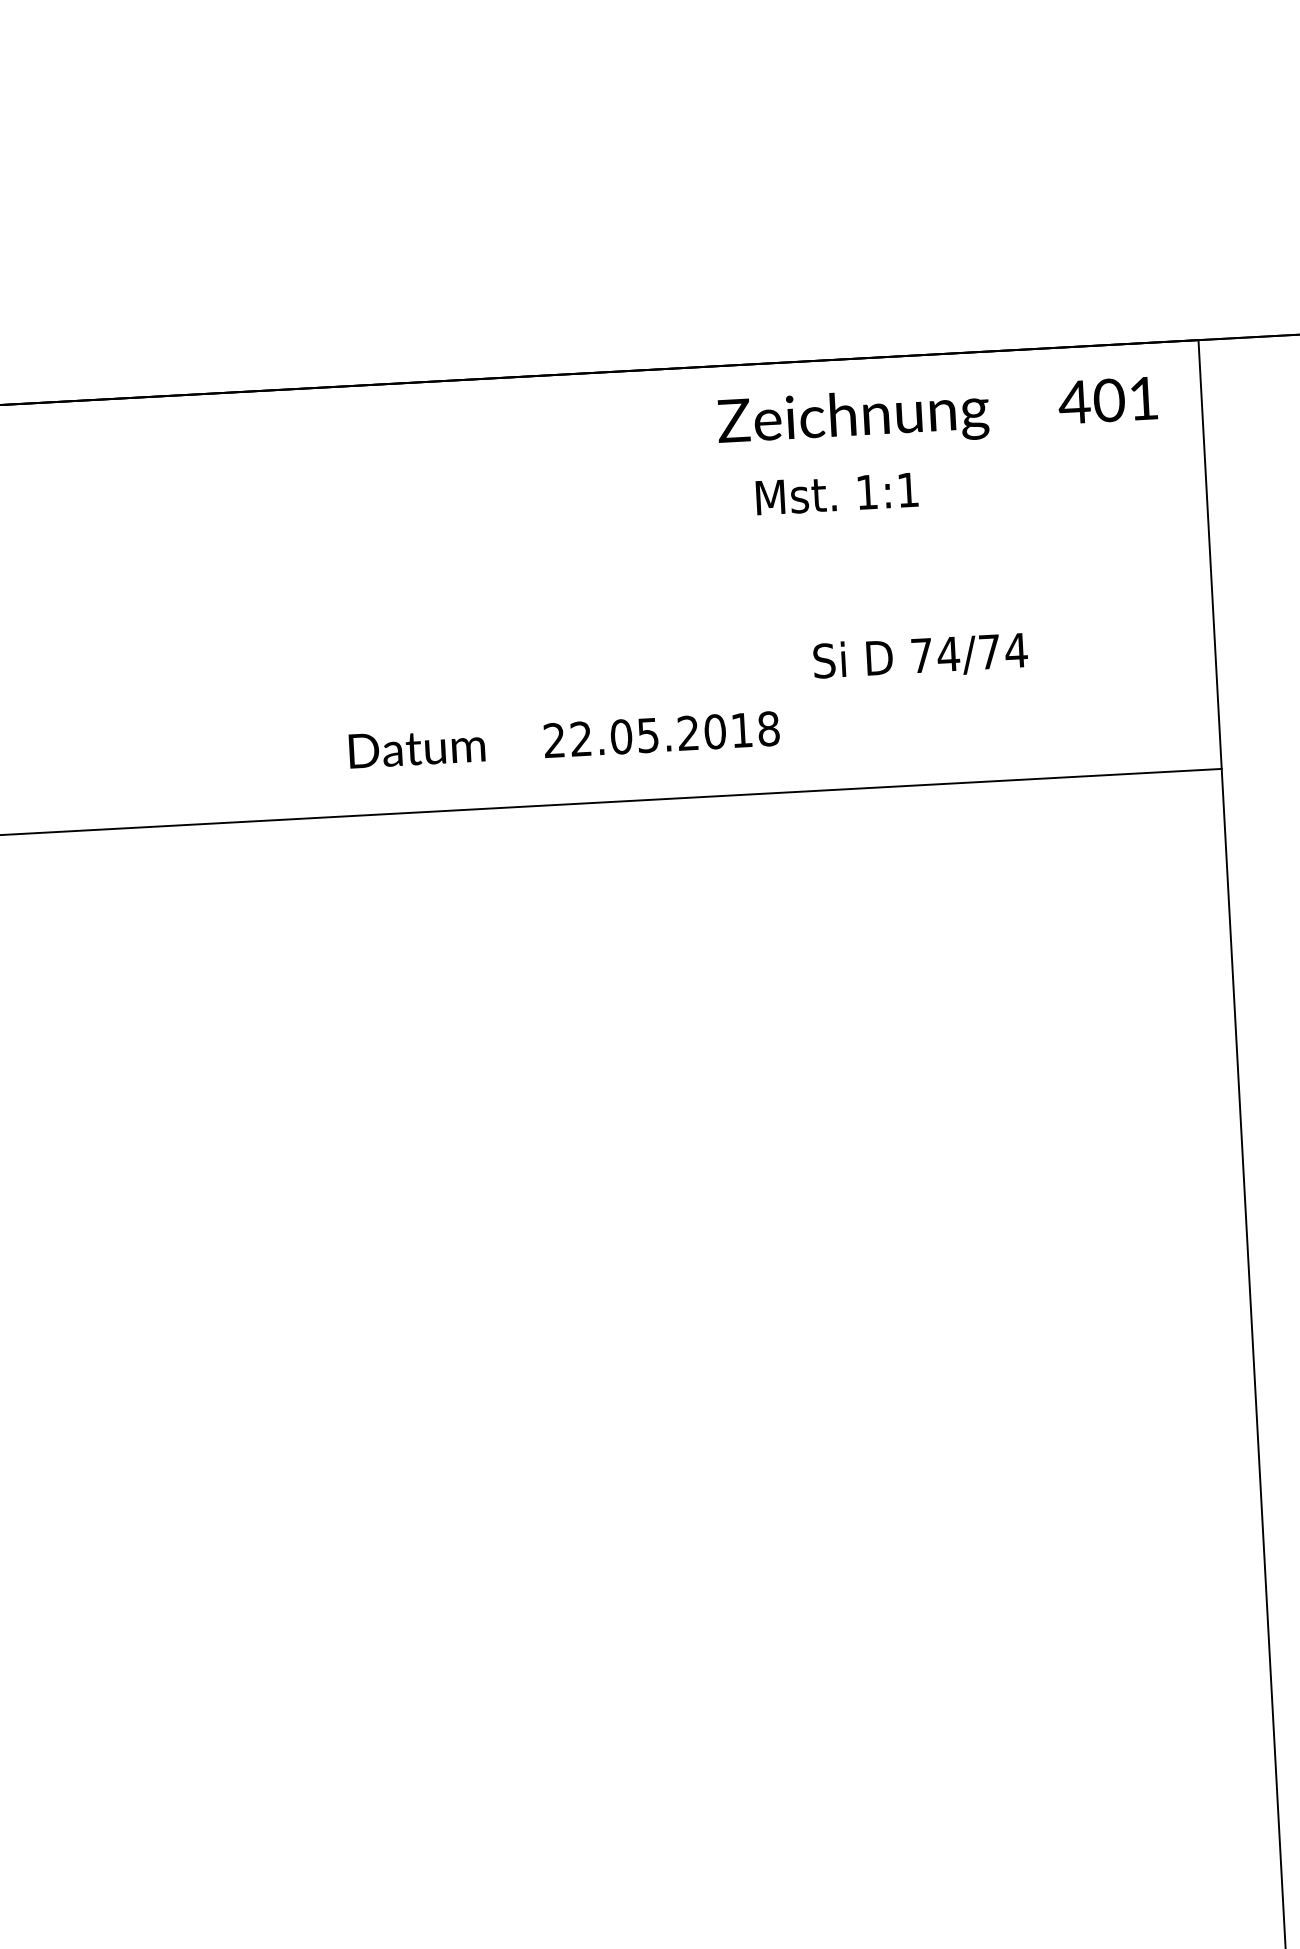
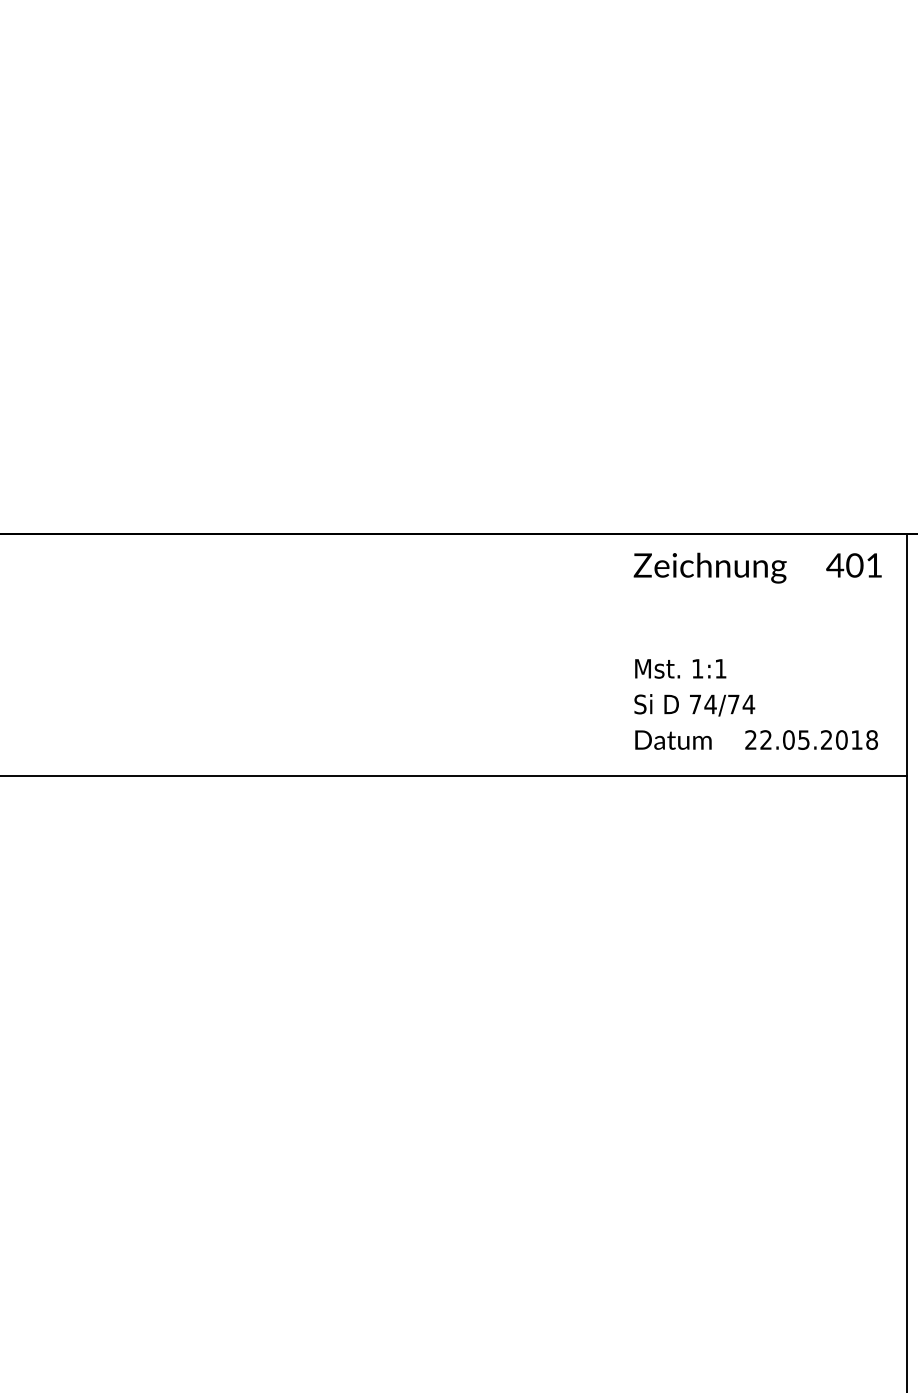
text: (836, 493) -> (680, 668), moved
text: (920, 657) -> (694, 705), moved
text: (564, 739) -> (756, 739), moved

